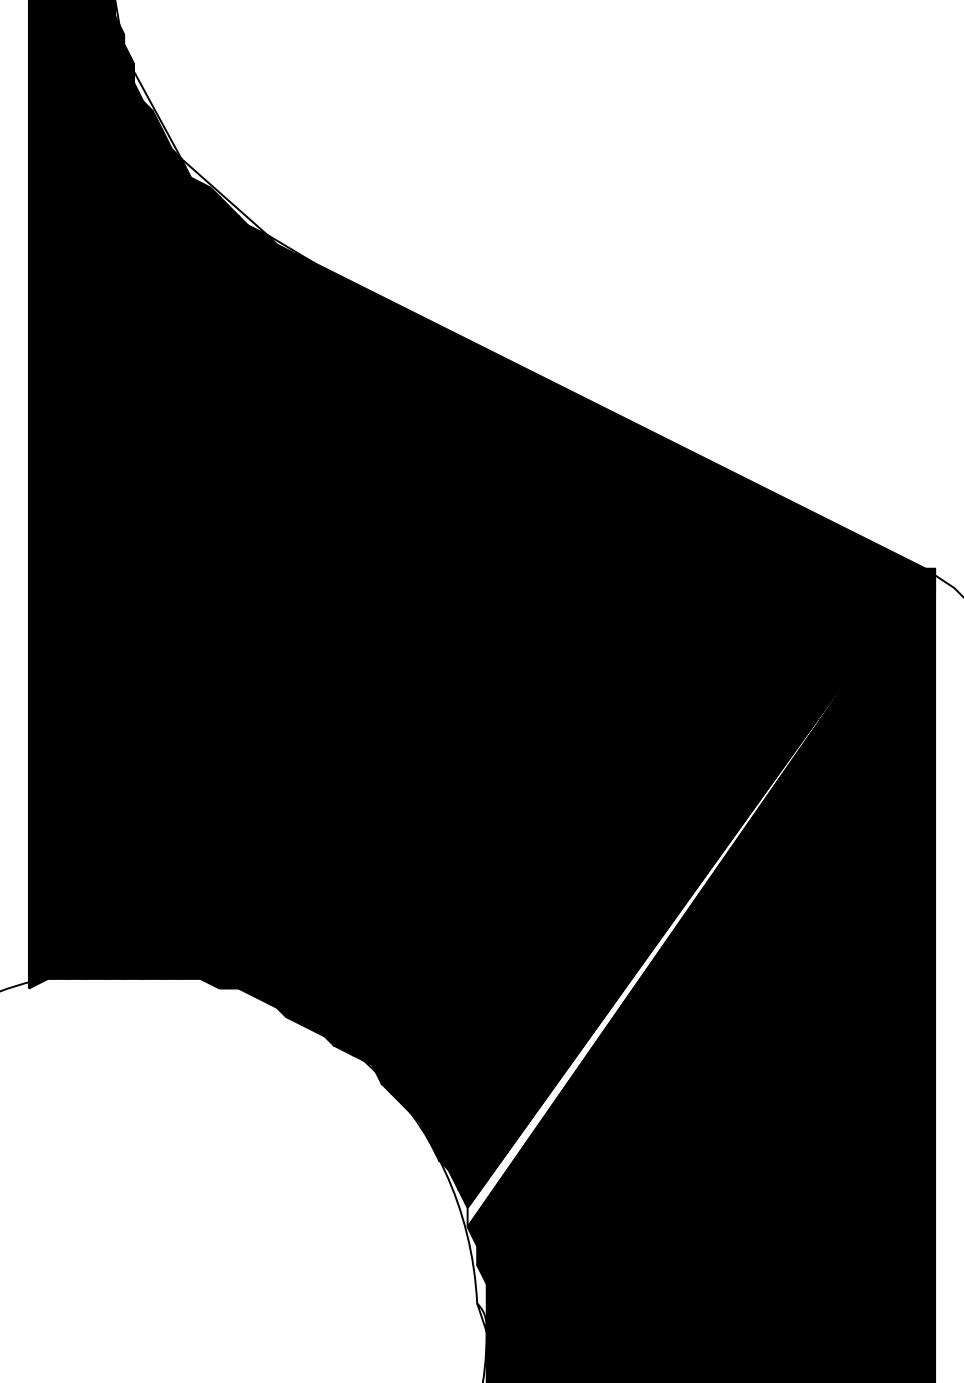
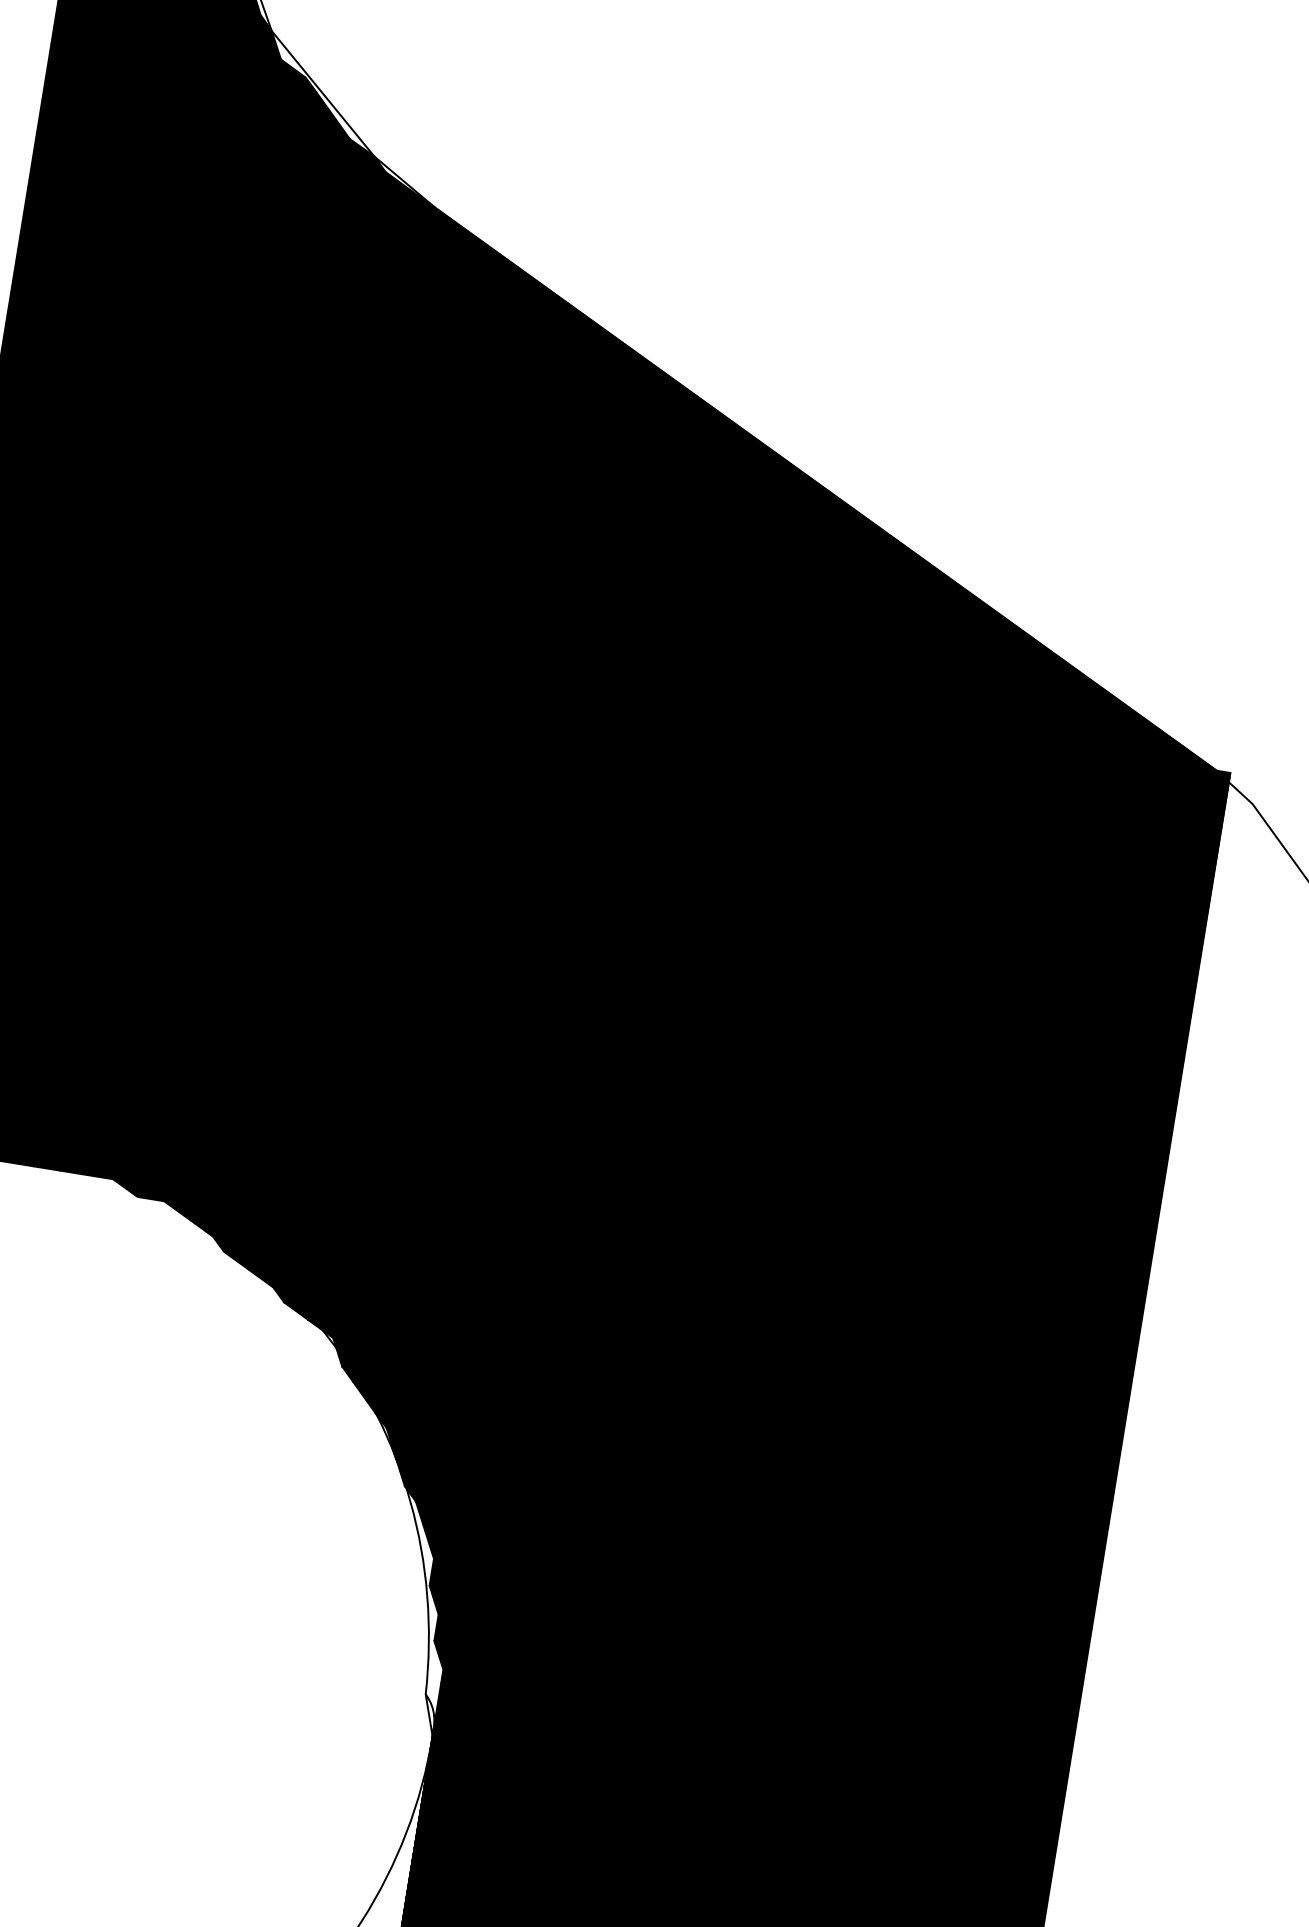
fill: (696, 897) -> (823, 1177), added

